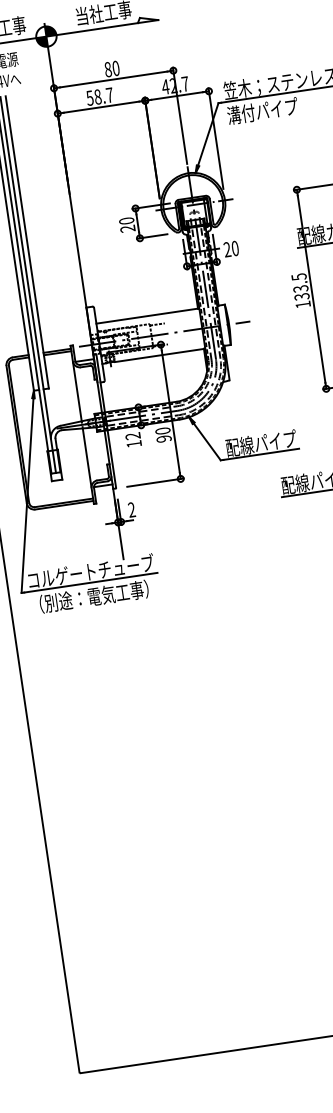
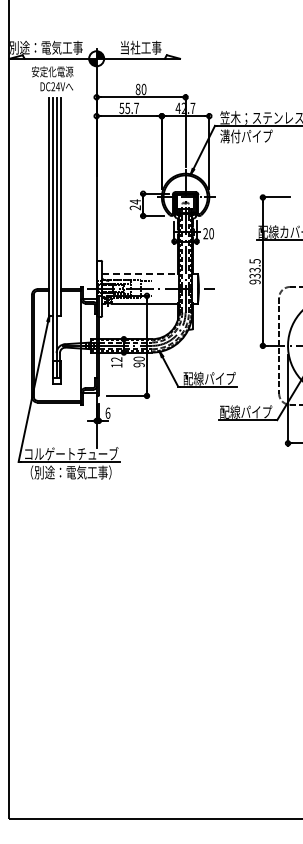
text: (97, 95) -> (127, 107), 58.7 -> 55.7
text: (125, 220) -> (134, 201), 20 -> 24
text: (302, 304) -> (254, 281), 133.5 -> 933.5
line: (146, 316) -> (139, 273), solid -> dashed
text: (131, 508) -> (107, 412), 2 -> 6

